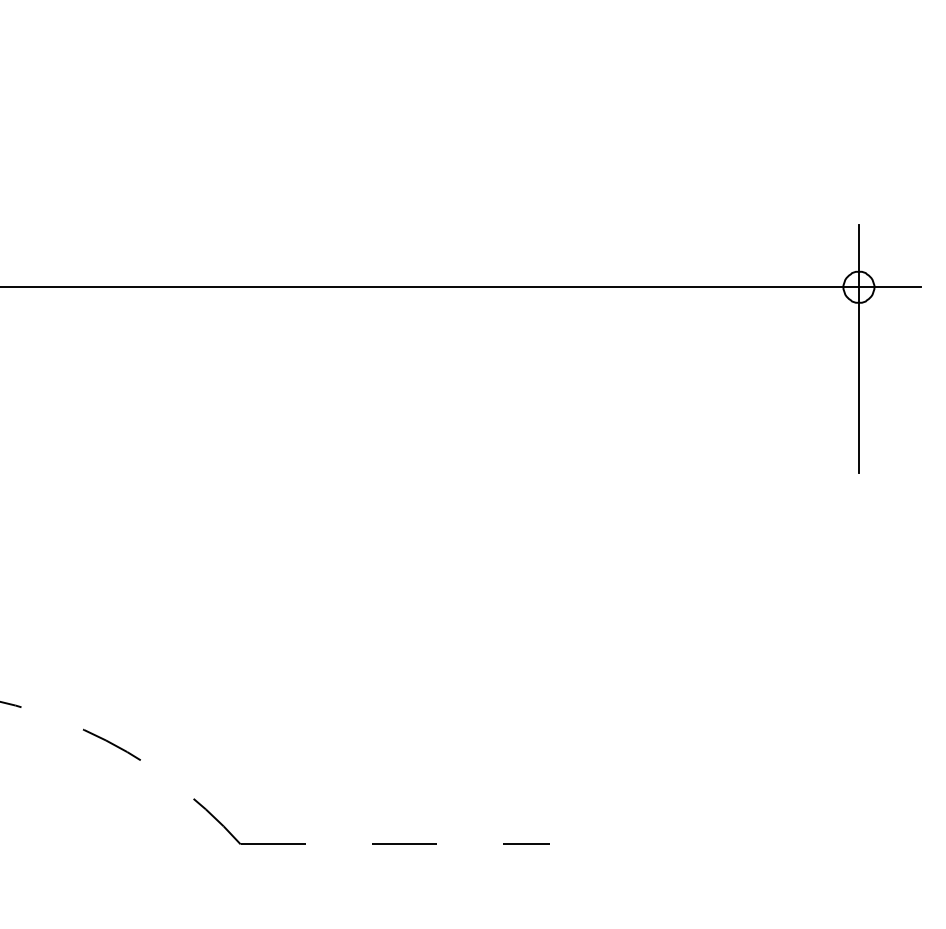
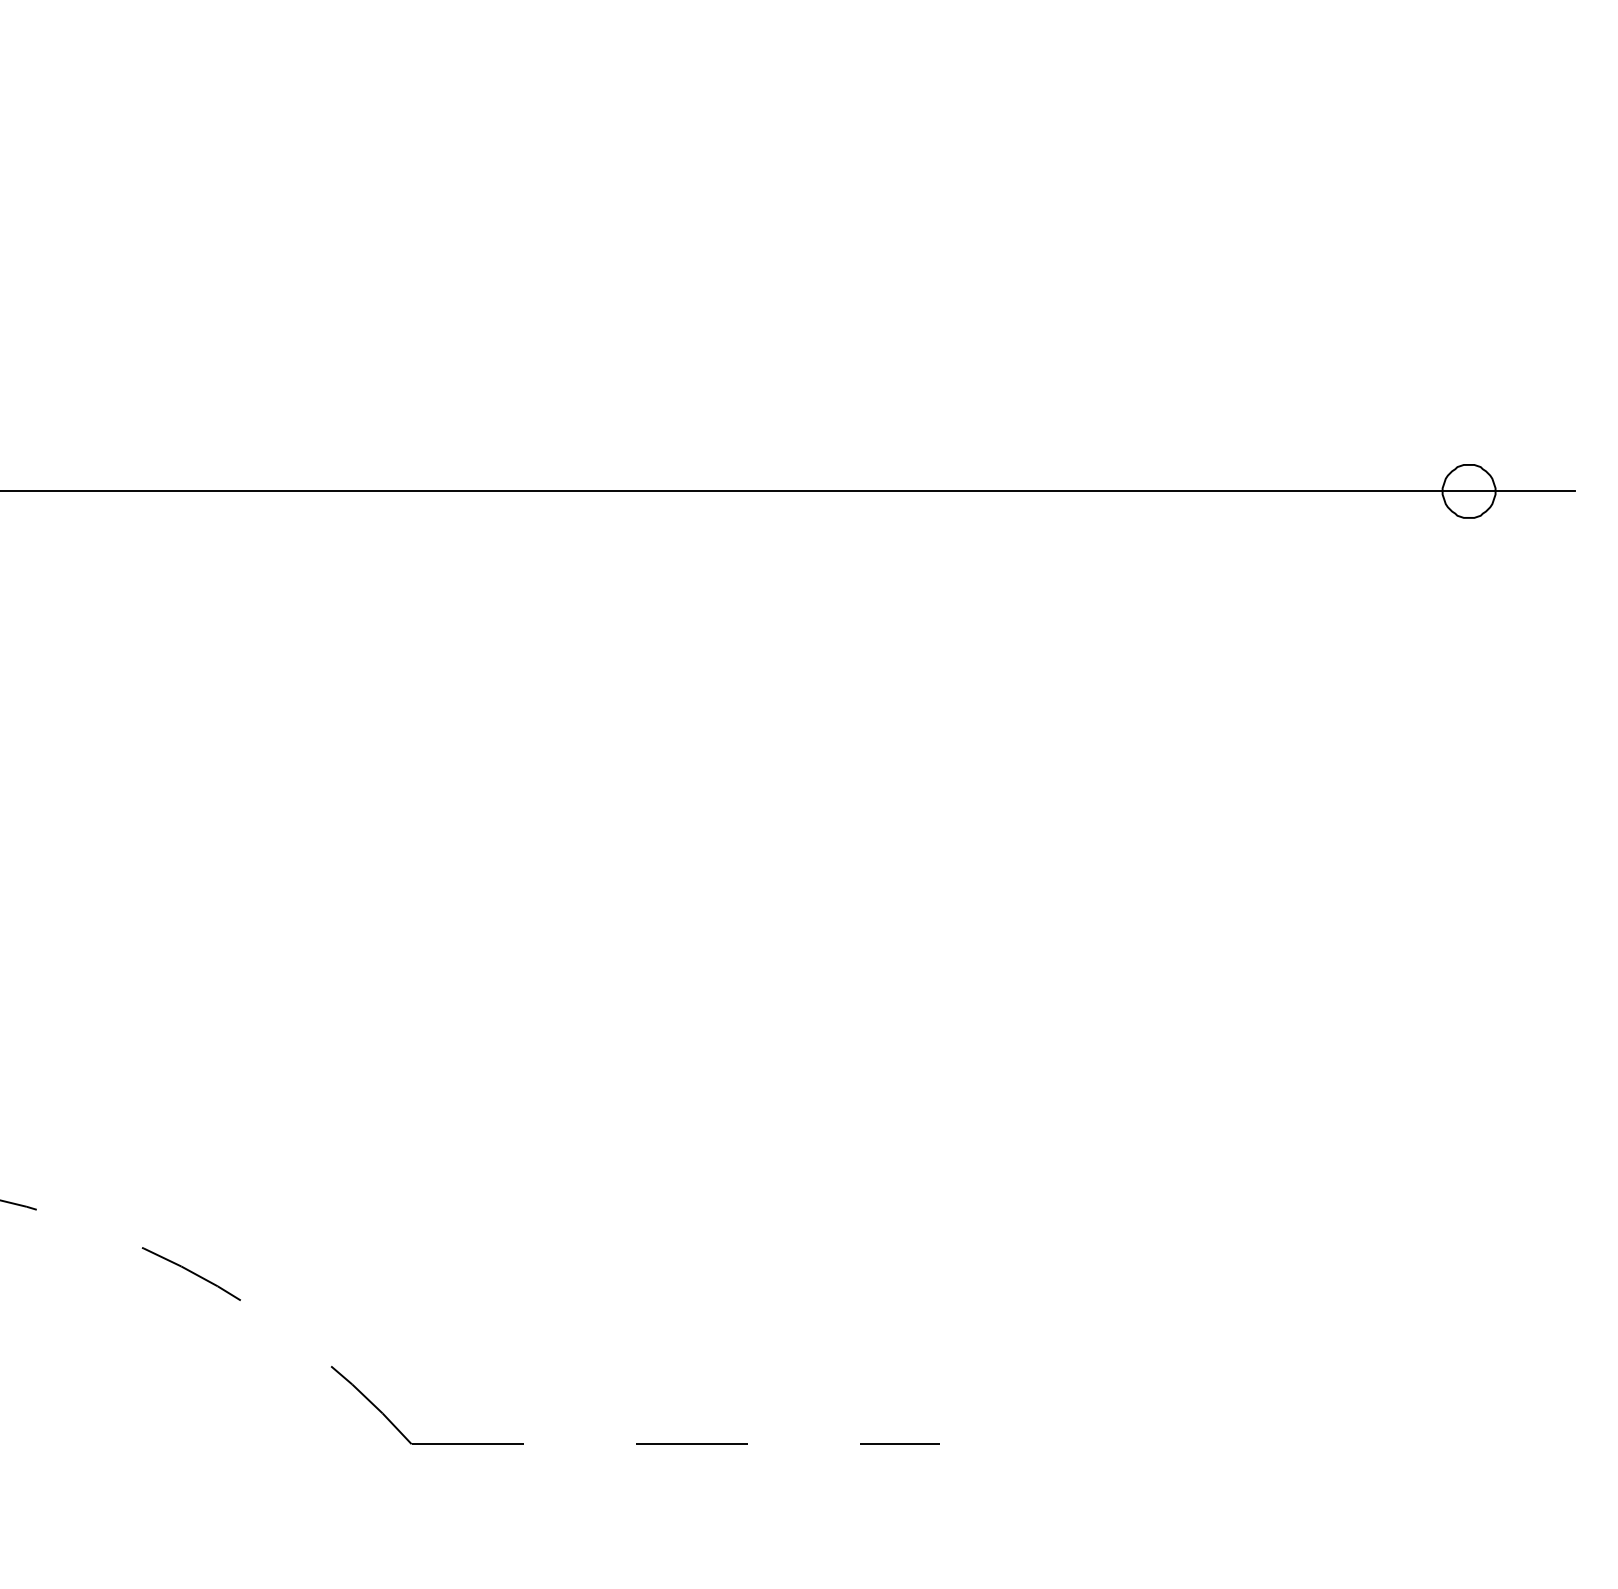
line: (858, 348) -> (1468, 596), removed

